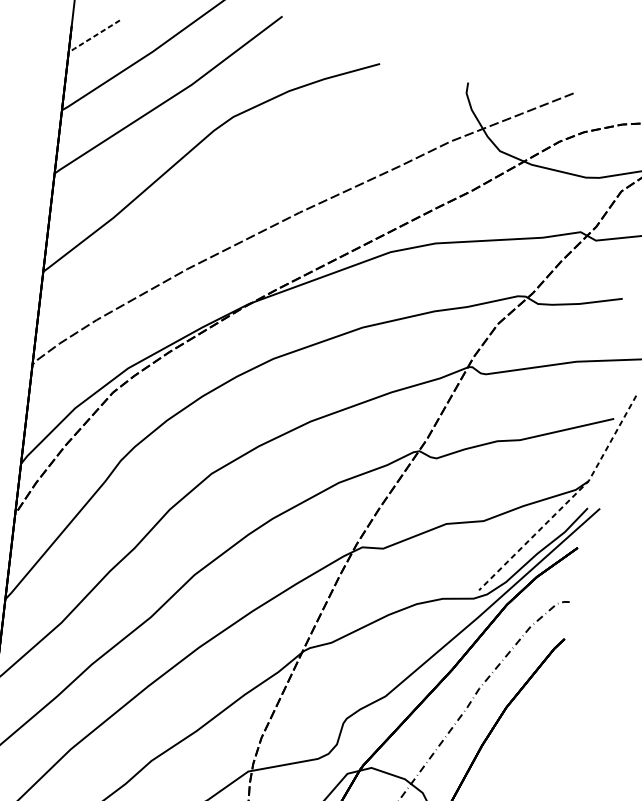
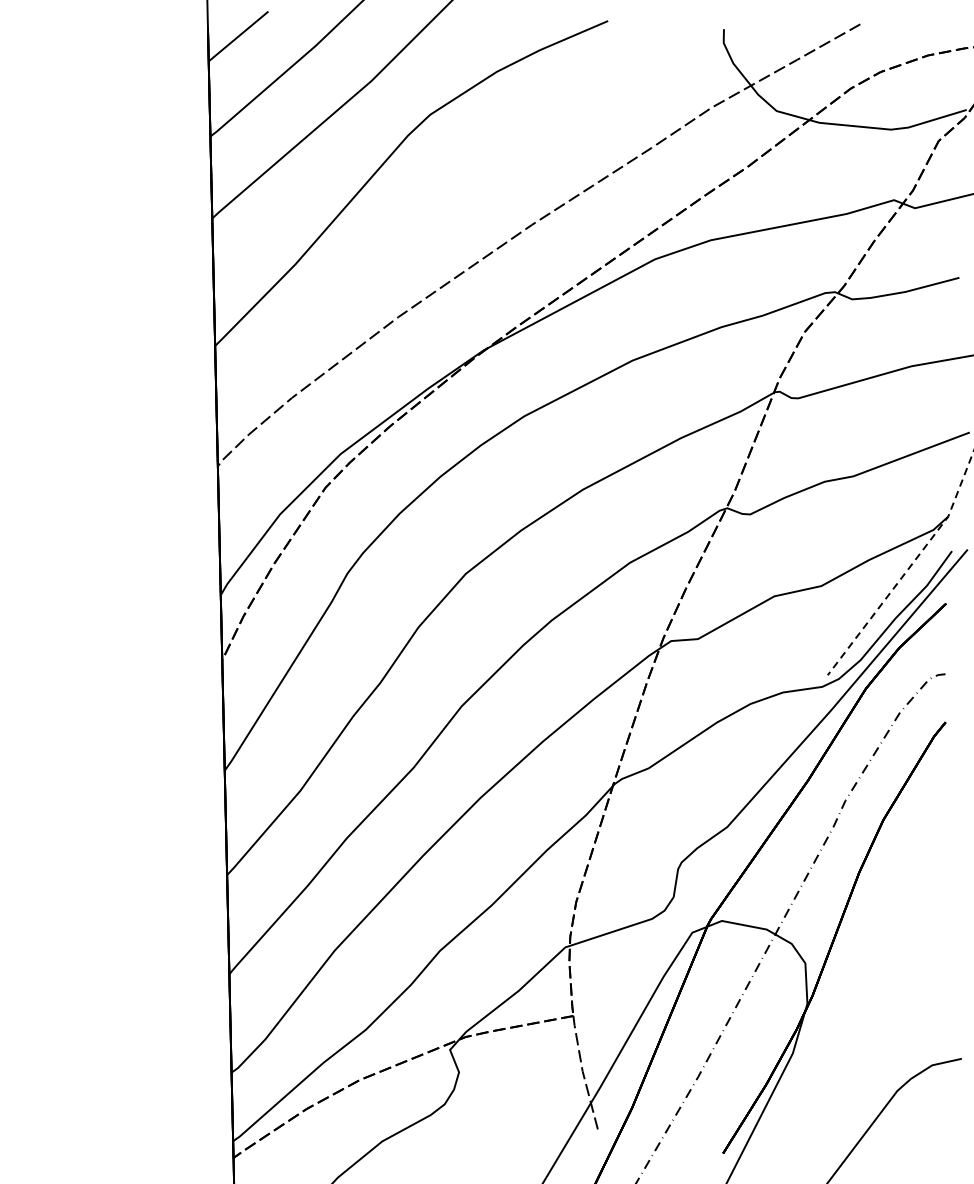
line: (93, 37) -> (237, 37), dashed -> solid

